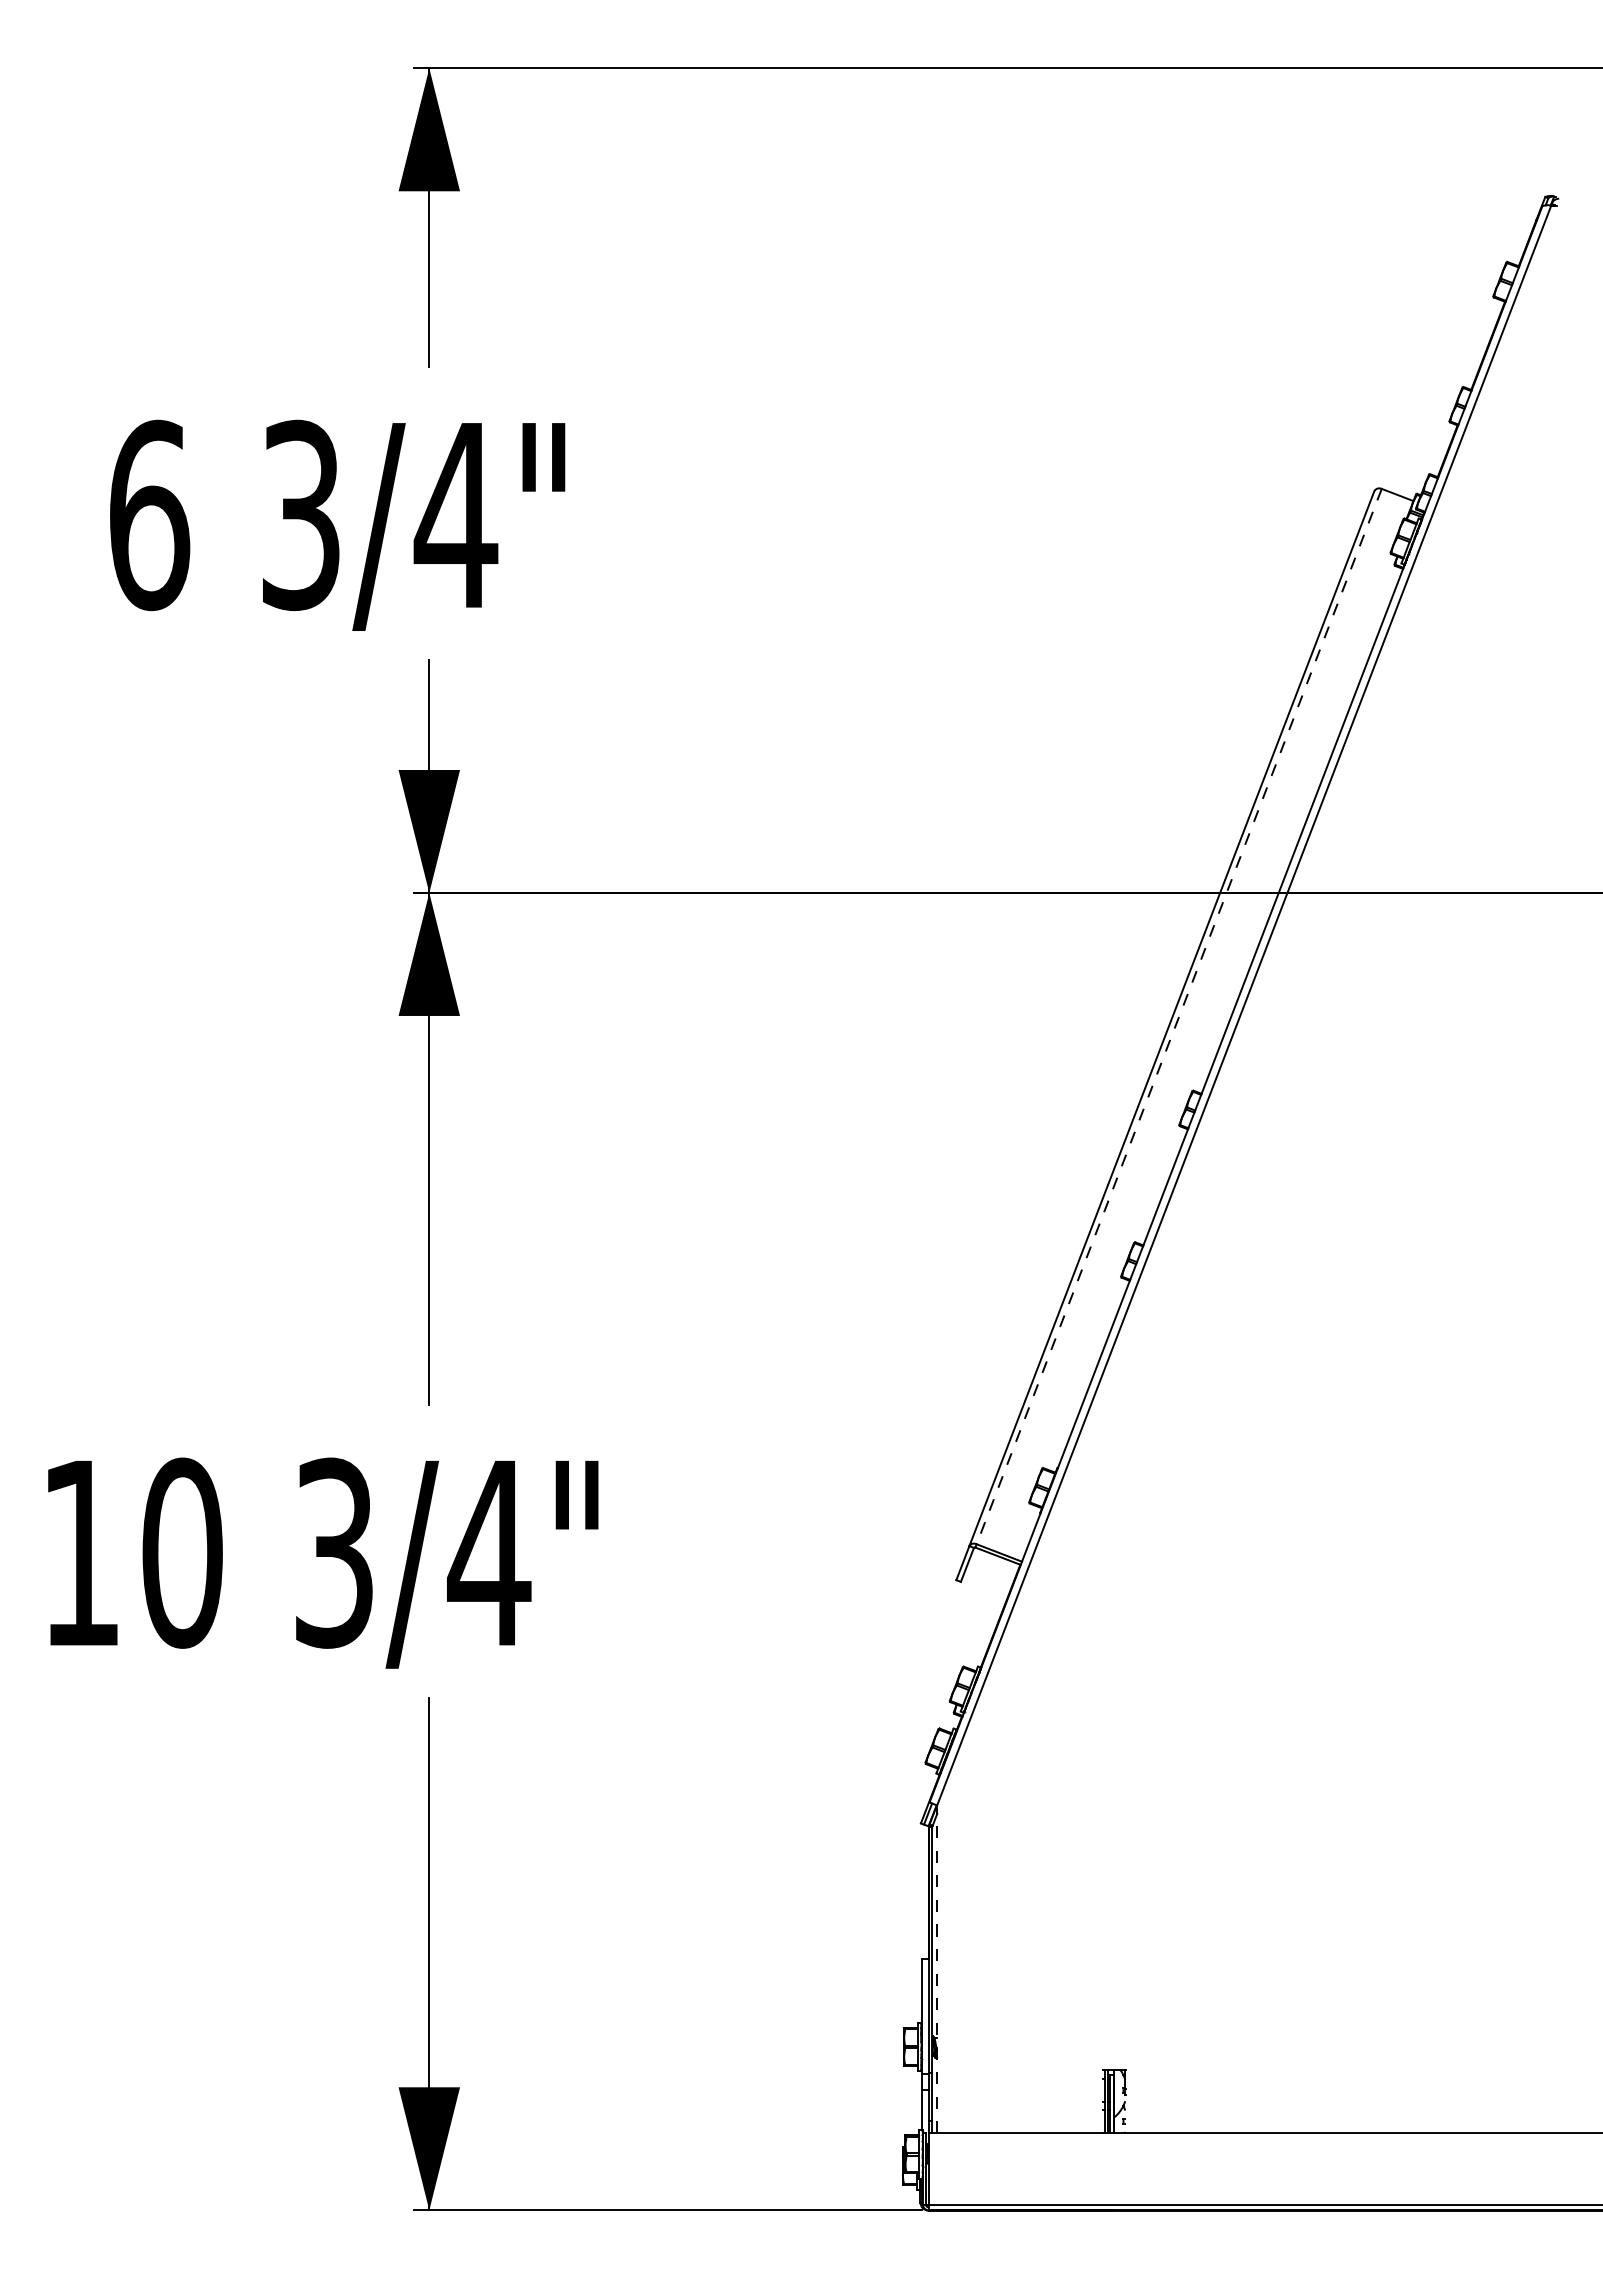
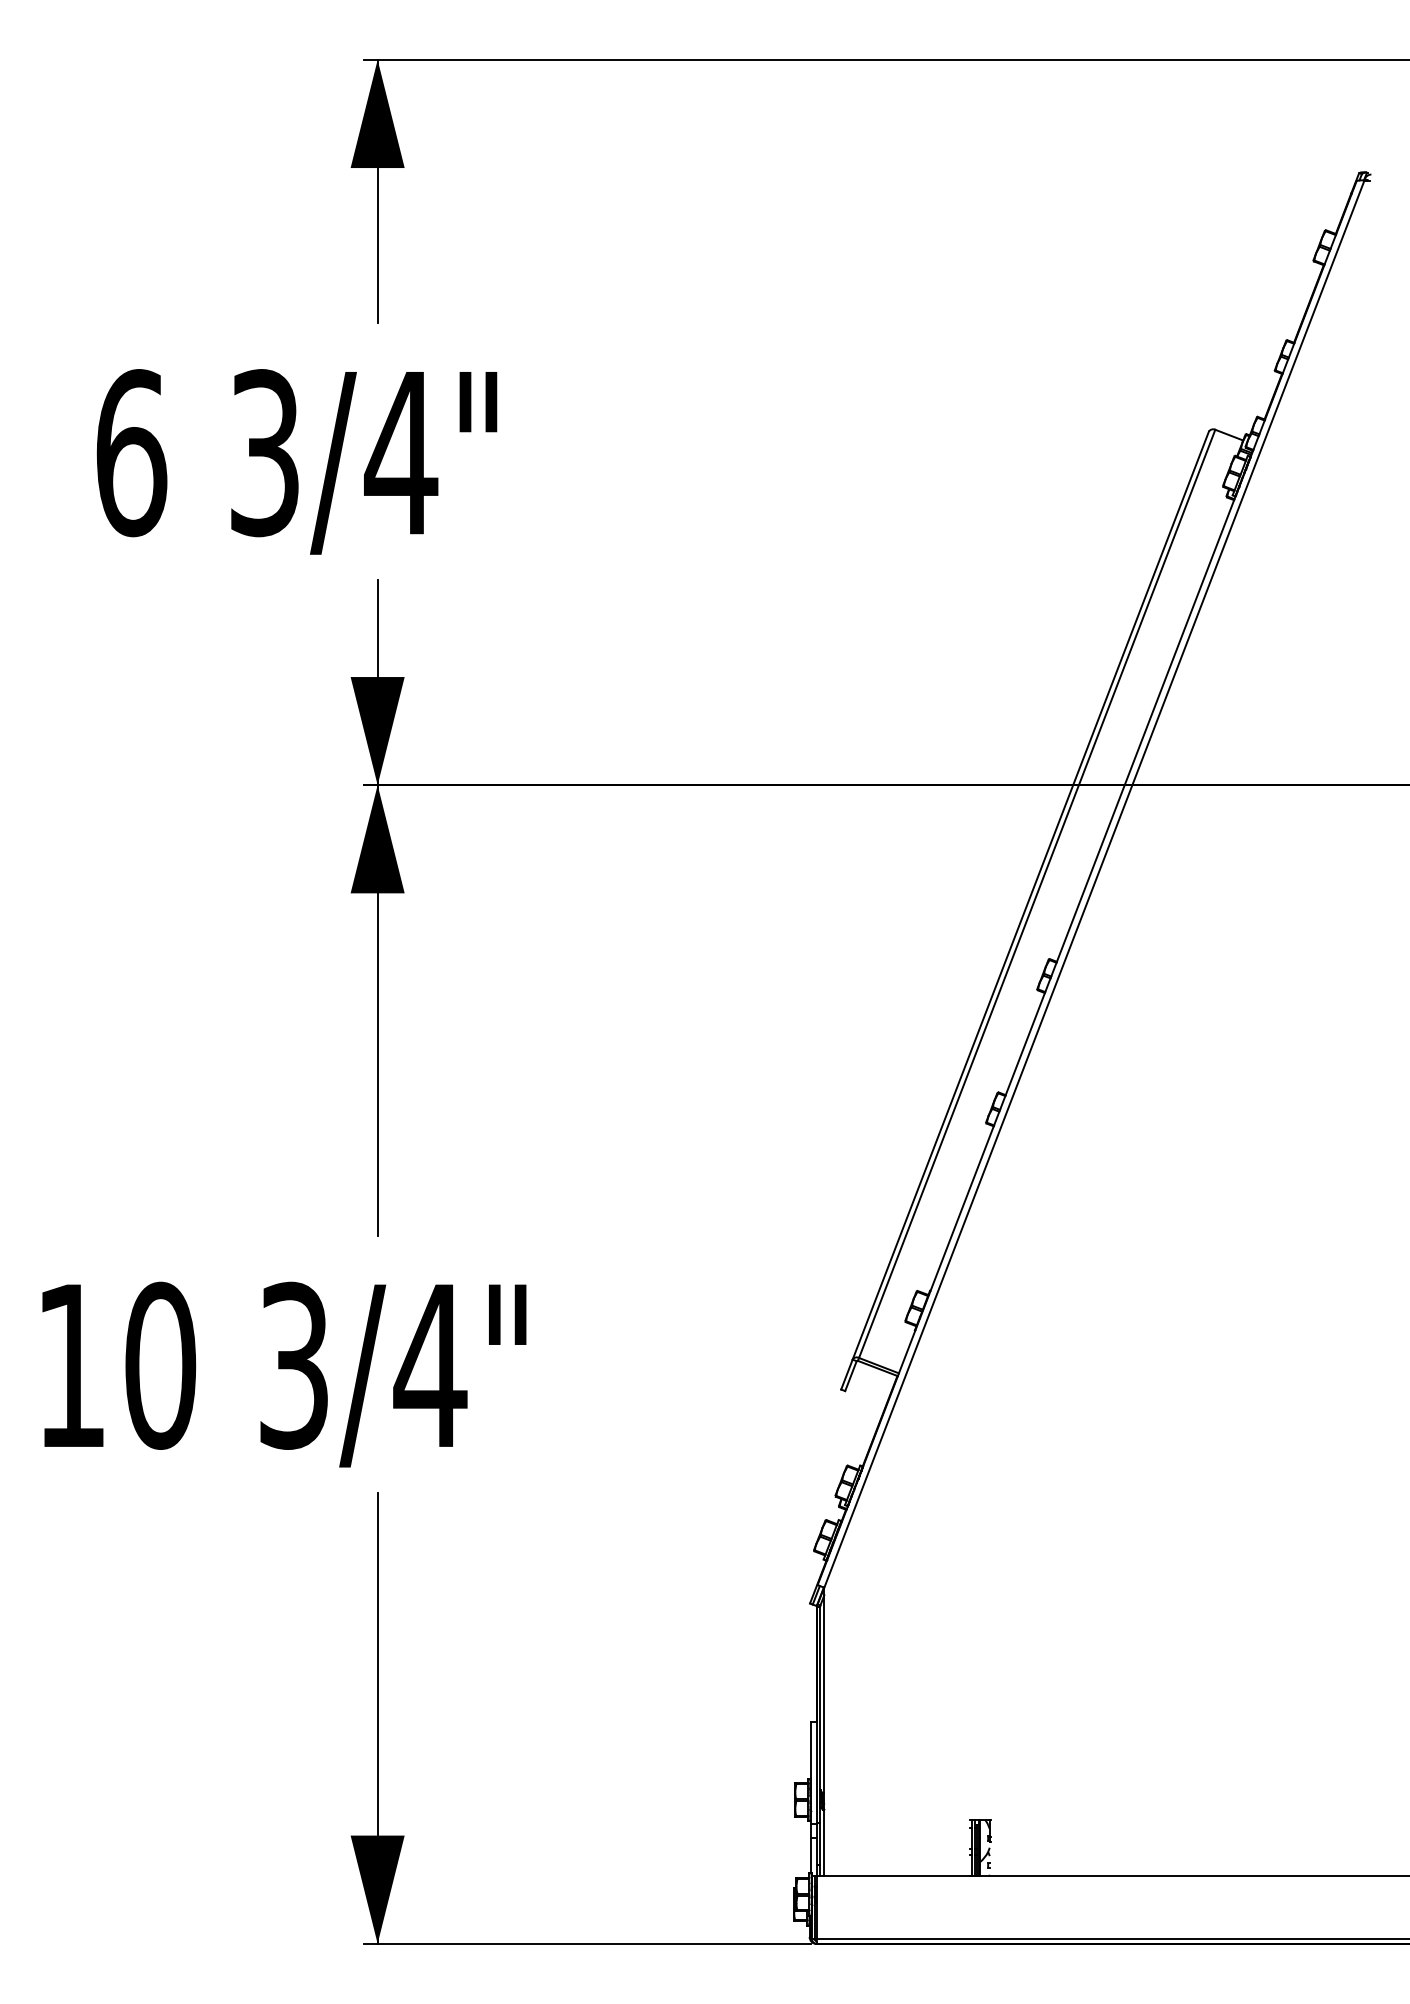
line: (1179, 1017) -> (1037, 894), dashed -> solid
line: (937, 1969) -> (824, 1731), dashed -> solid

